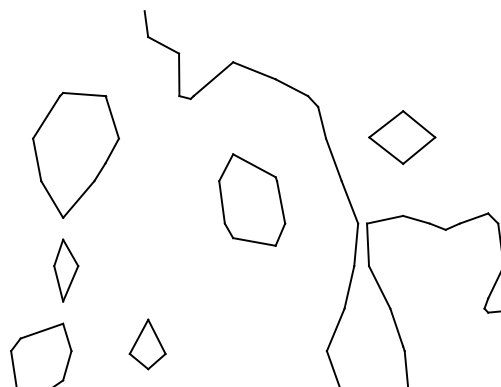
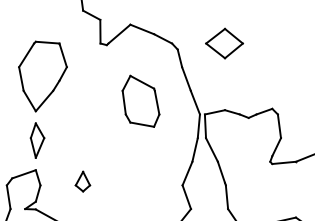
part: (402, 137) -> (224, 43), moved
part: (147, 344) -> (82, 181), size x0.71

